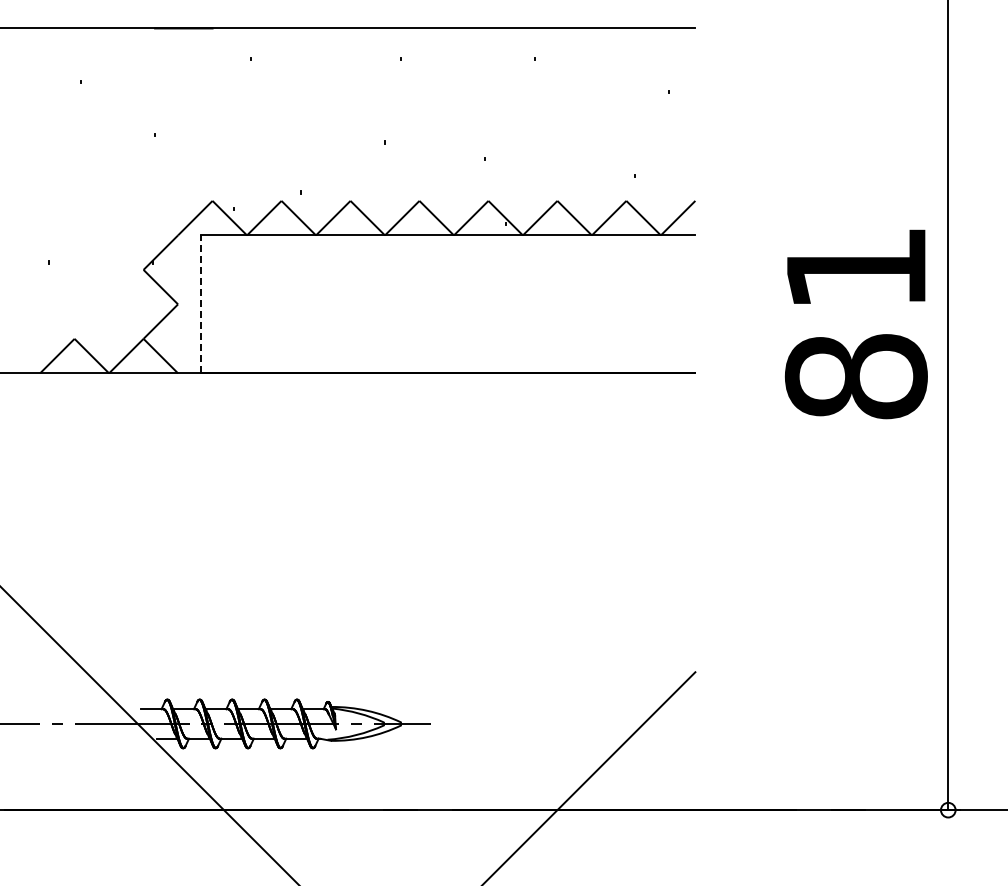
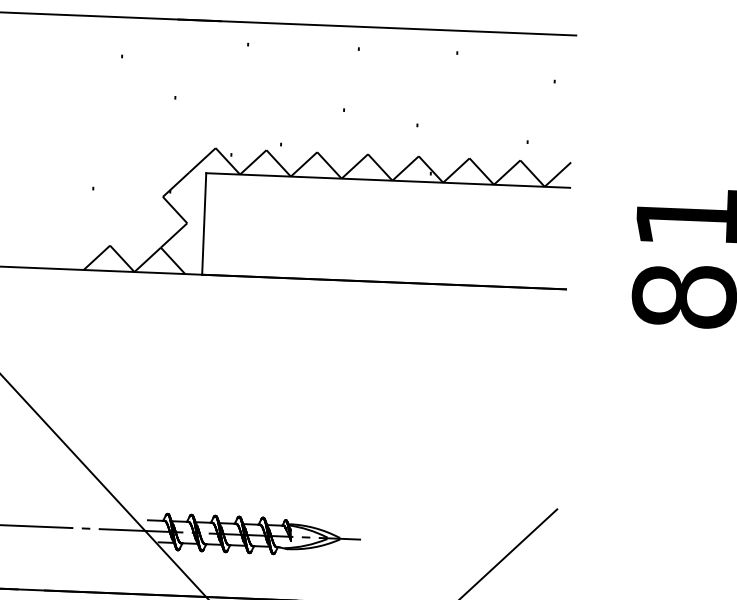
line: (201, 304) -> (204, 224), dashed -> solid

